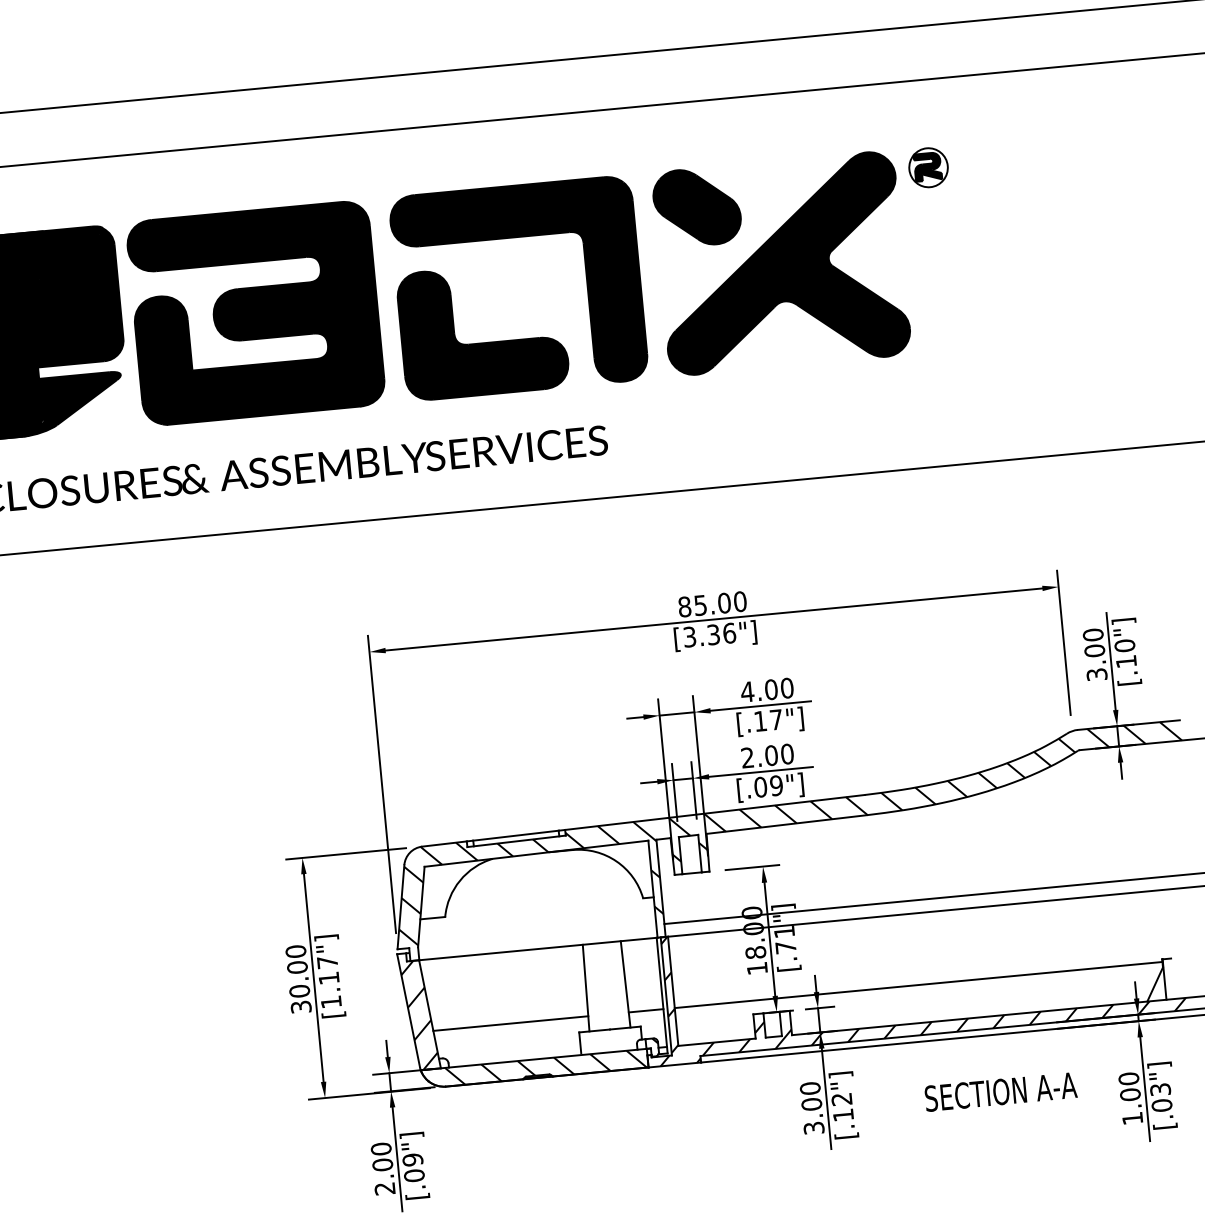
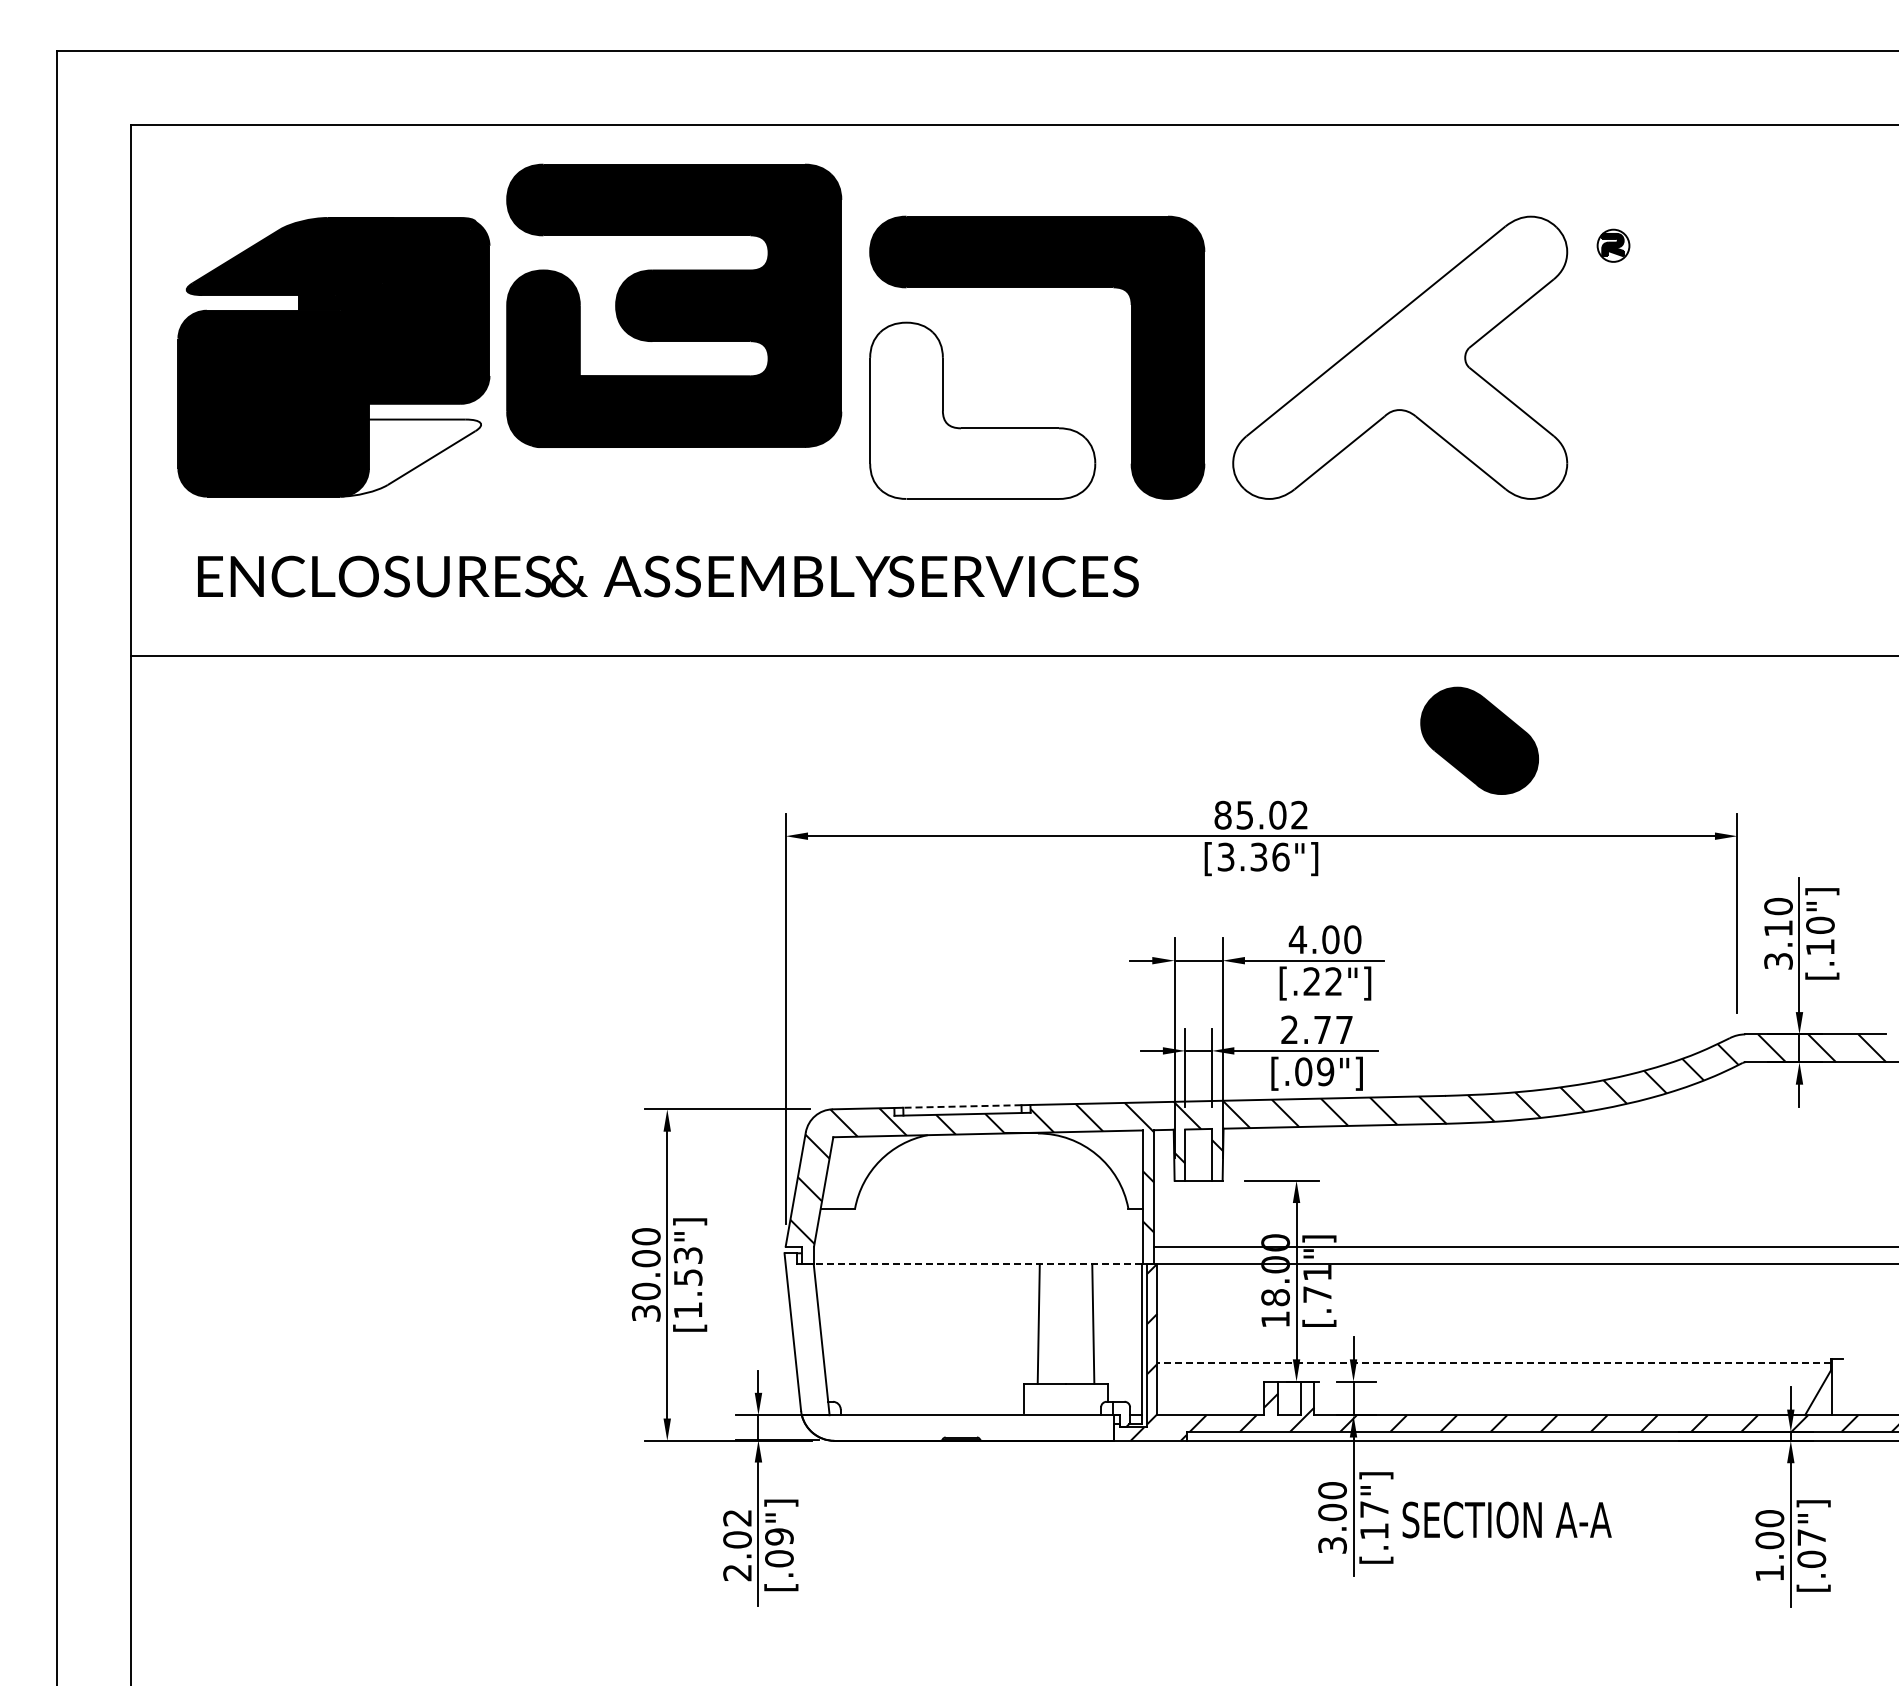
part: (928, 167) -> (1613, 245), size x0.6
part: (696, 207) -> (1479, 740), moved
fill: (781, 263) -> (1400, 357), removed
part: (256, 313) -> (674, 305), moved
fill: (482, 330) -> (982, 410), removed
fill: (71, 403) -> (410, 457), removed
text: (740, 601) -> (1299, 814), 85.00 -> 85.02
text: (1094, 650) -> (1778, 928), 3.00 -> 3.10
text: (768, 720) -> (1322, 981), [.17"] -> [.22"]
text: (779, 754) -> (1333, 1029), 2.00 -> 2.77
line: (515, 835) -> (961, 1106), solid -> dashed
line: (537, 949) -> (977, 1264), solid -> dashed
text: (327, 970) -> (687, 1266), [1.17"] -> [1.53"]
line: (918, 984) -> (1494, 1362), solid -> dashed
line: (645, 1010) -> (1117, 1362), removed
hatch: (419, 1015) -> (807, 1339), removed
line: (511, 1023) -> (931, 1362), removed
hatch: (551, 1061) -> (982, 1420), removed
text: (1160, 1089) -> (1811, 1537), [.03"] -> [.07"]
text: (1000, 1091) -> (1506, 1519), moved
text: (841, 1099) -> (1374, 1509), [.12"] -> [.17"]
text: (381, 1148) -> (737, 1517), 2.00 -> 2.02

